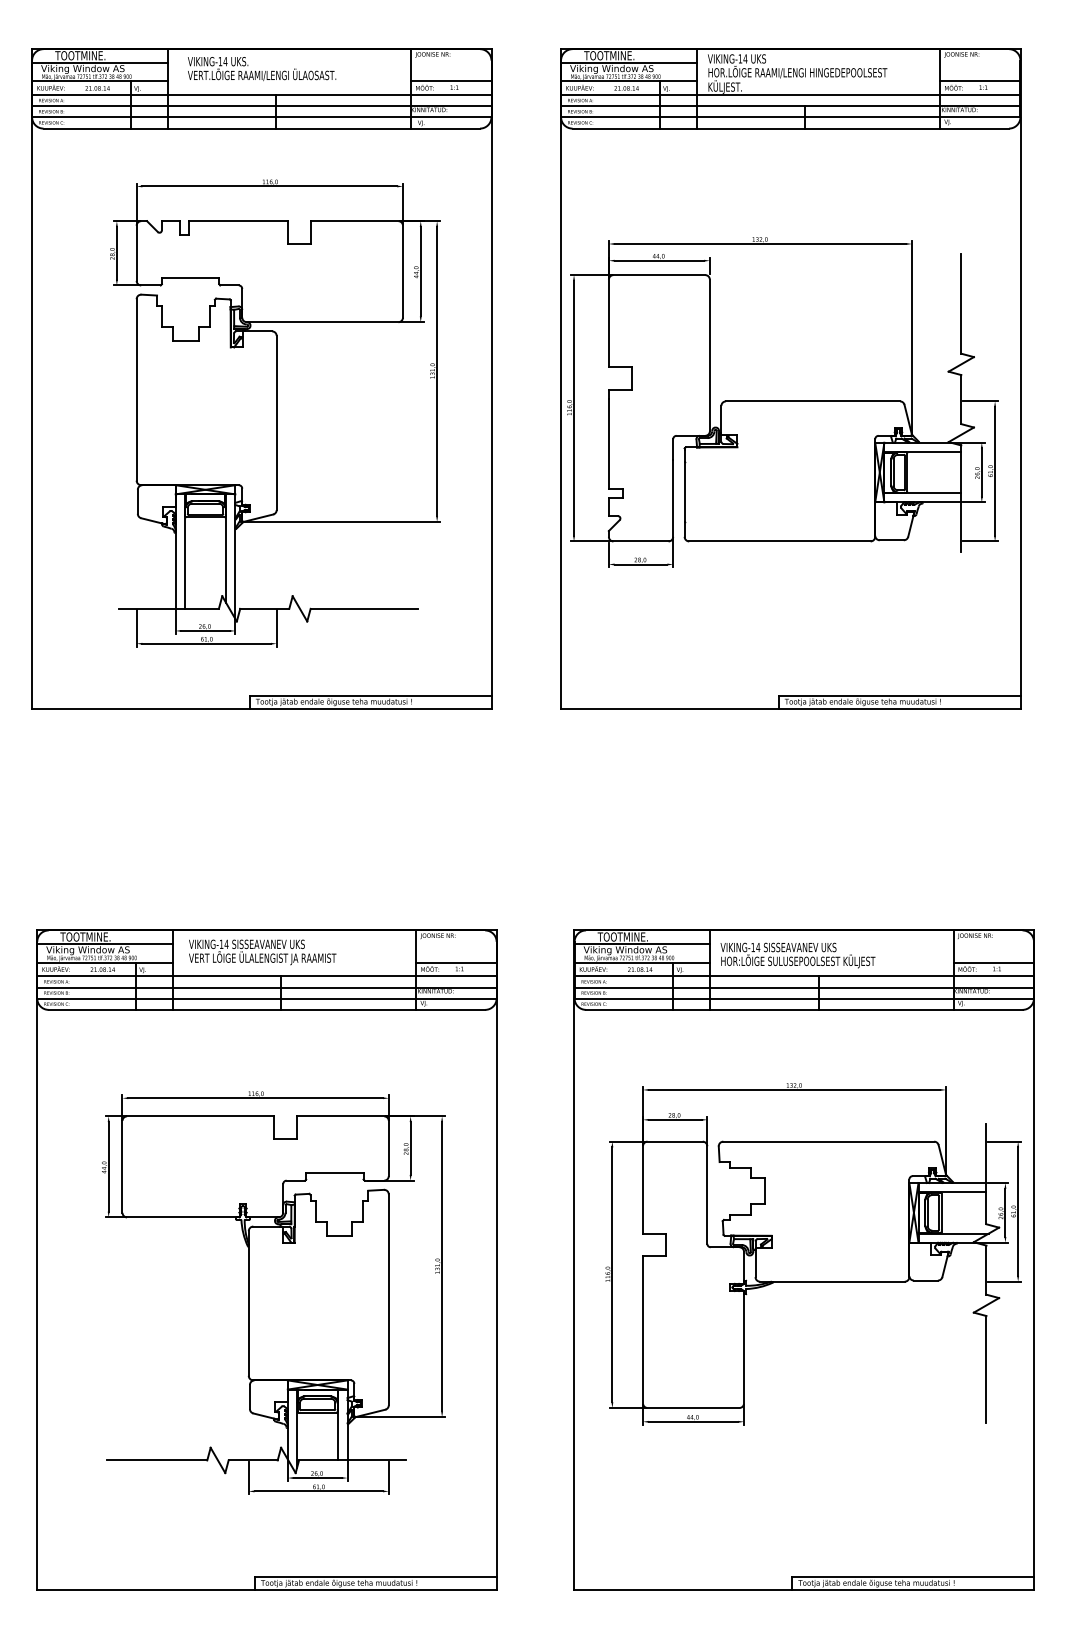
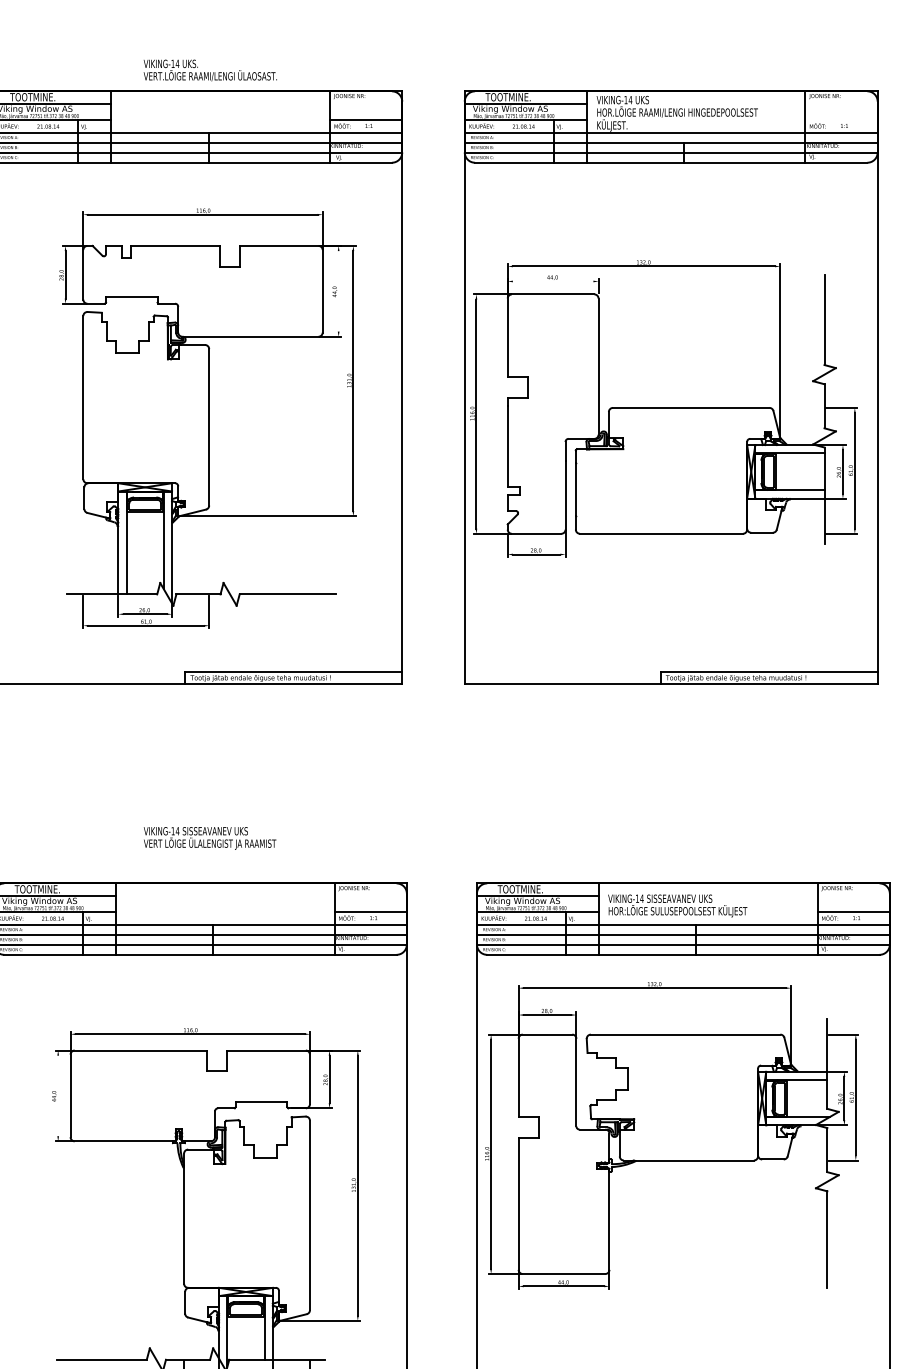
text: (262, 69) -> (210, 70), moved
line: (980, 81) -> (841, 120), removed
line: (659, 260) -> (553, 281), removed
line: (420, 271) -> (338, 291), removed
text: (262, 952) -> (209, 838), moved
line: (108, 1166) -> (58, 1095), removed
part: (813, 1254) -> (671, 1136), moved

